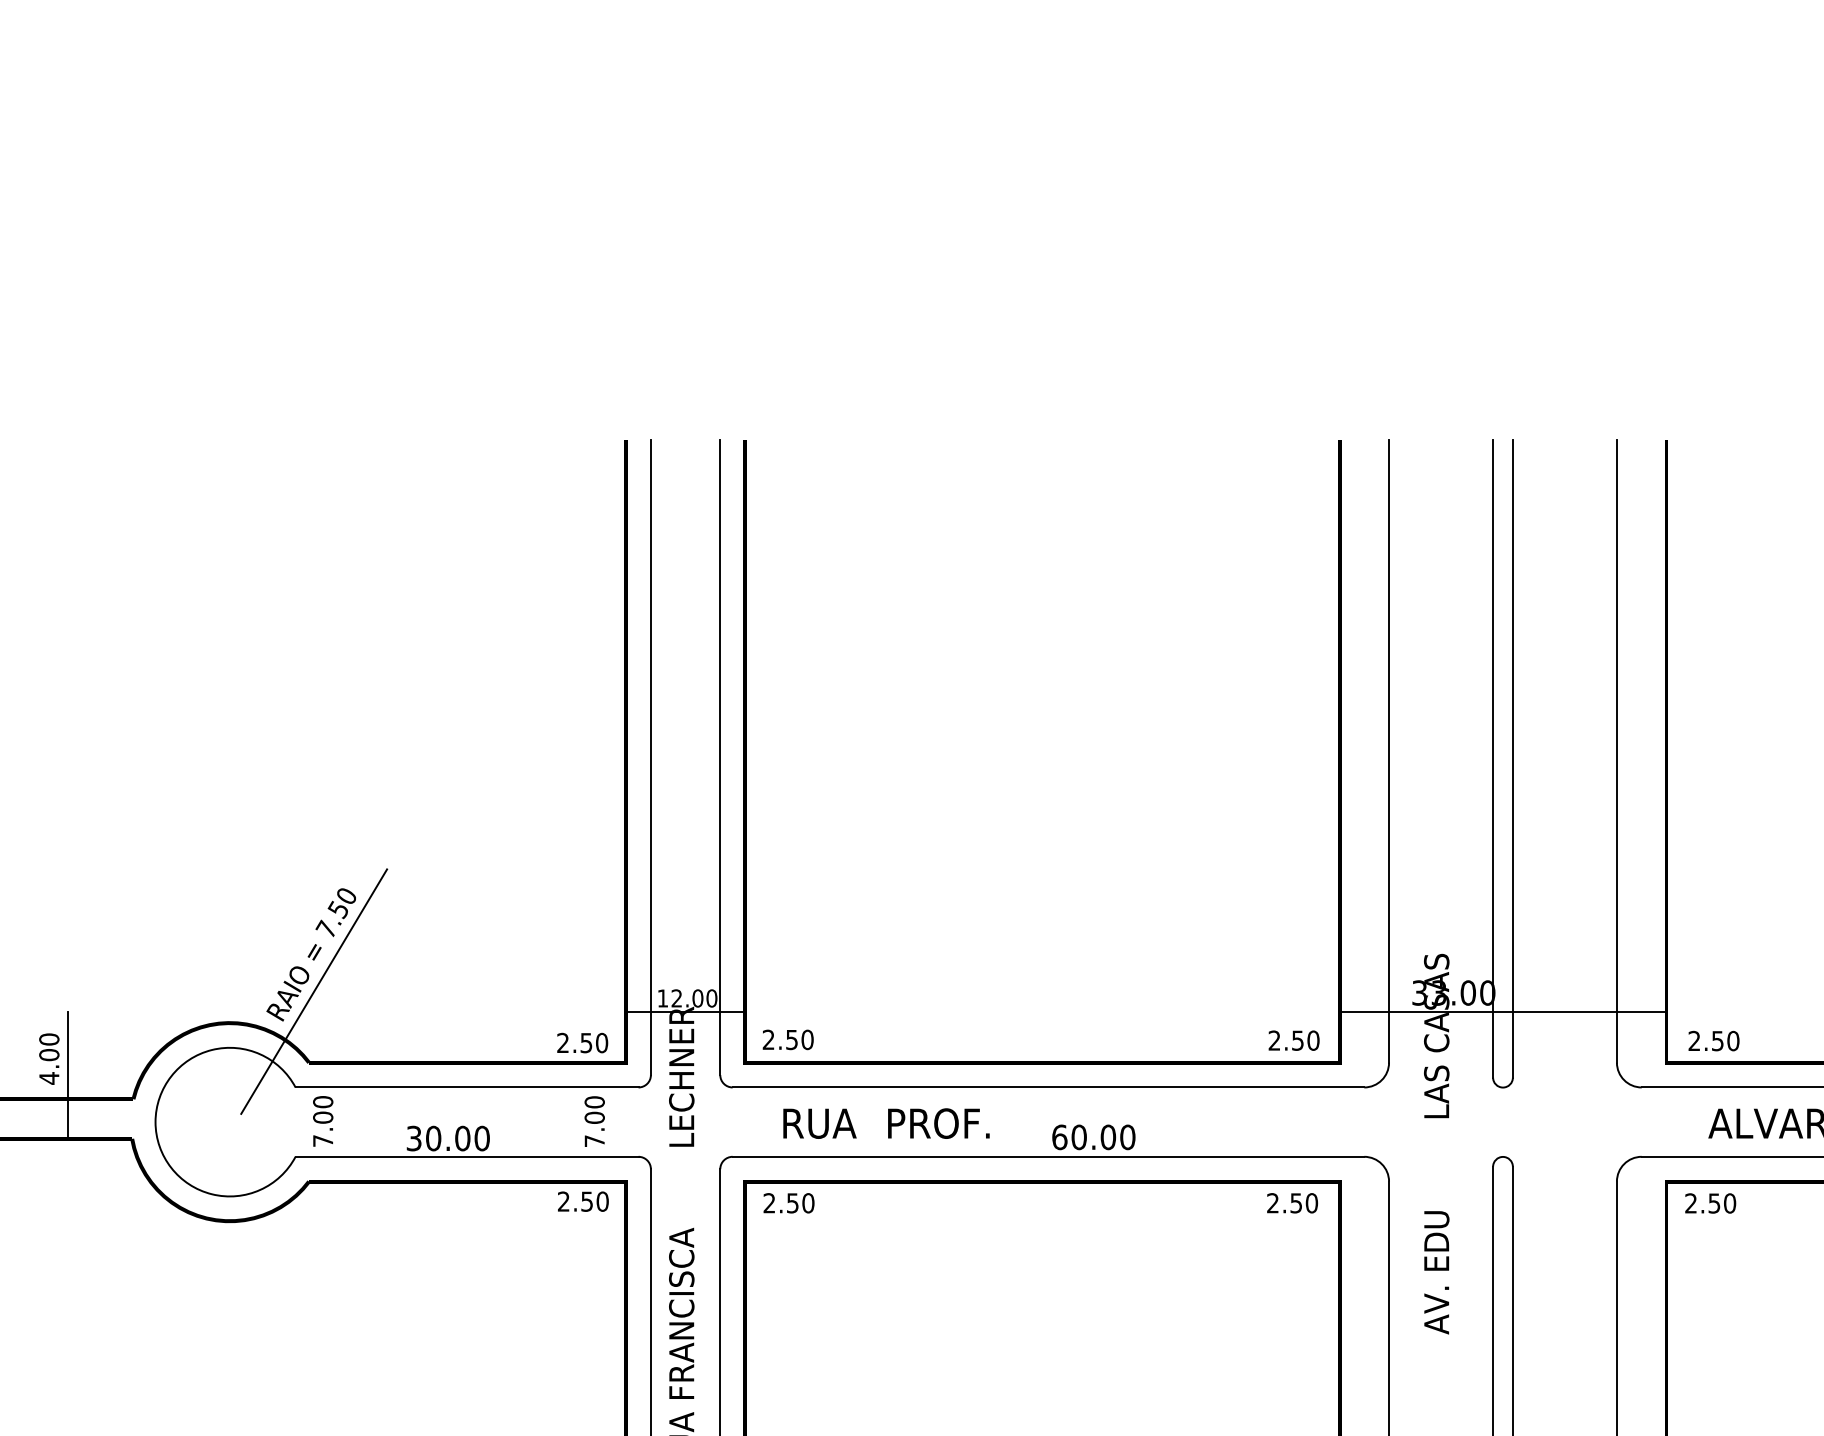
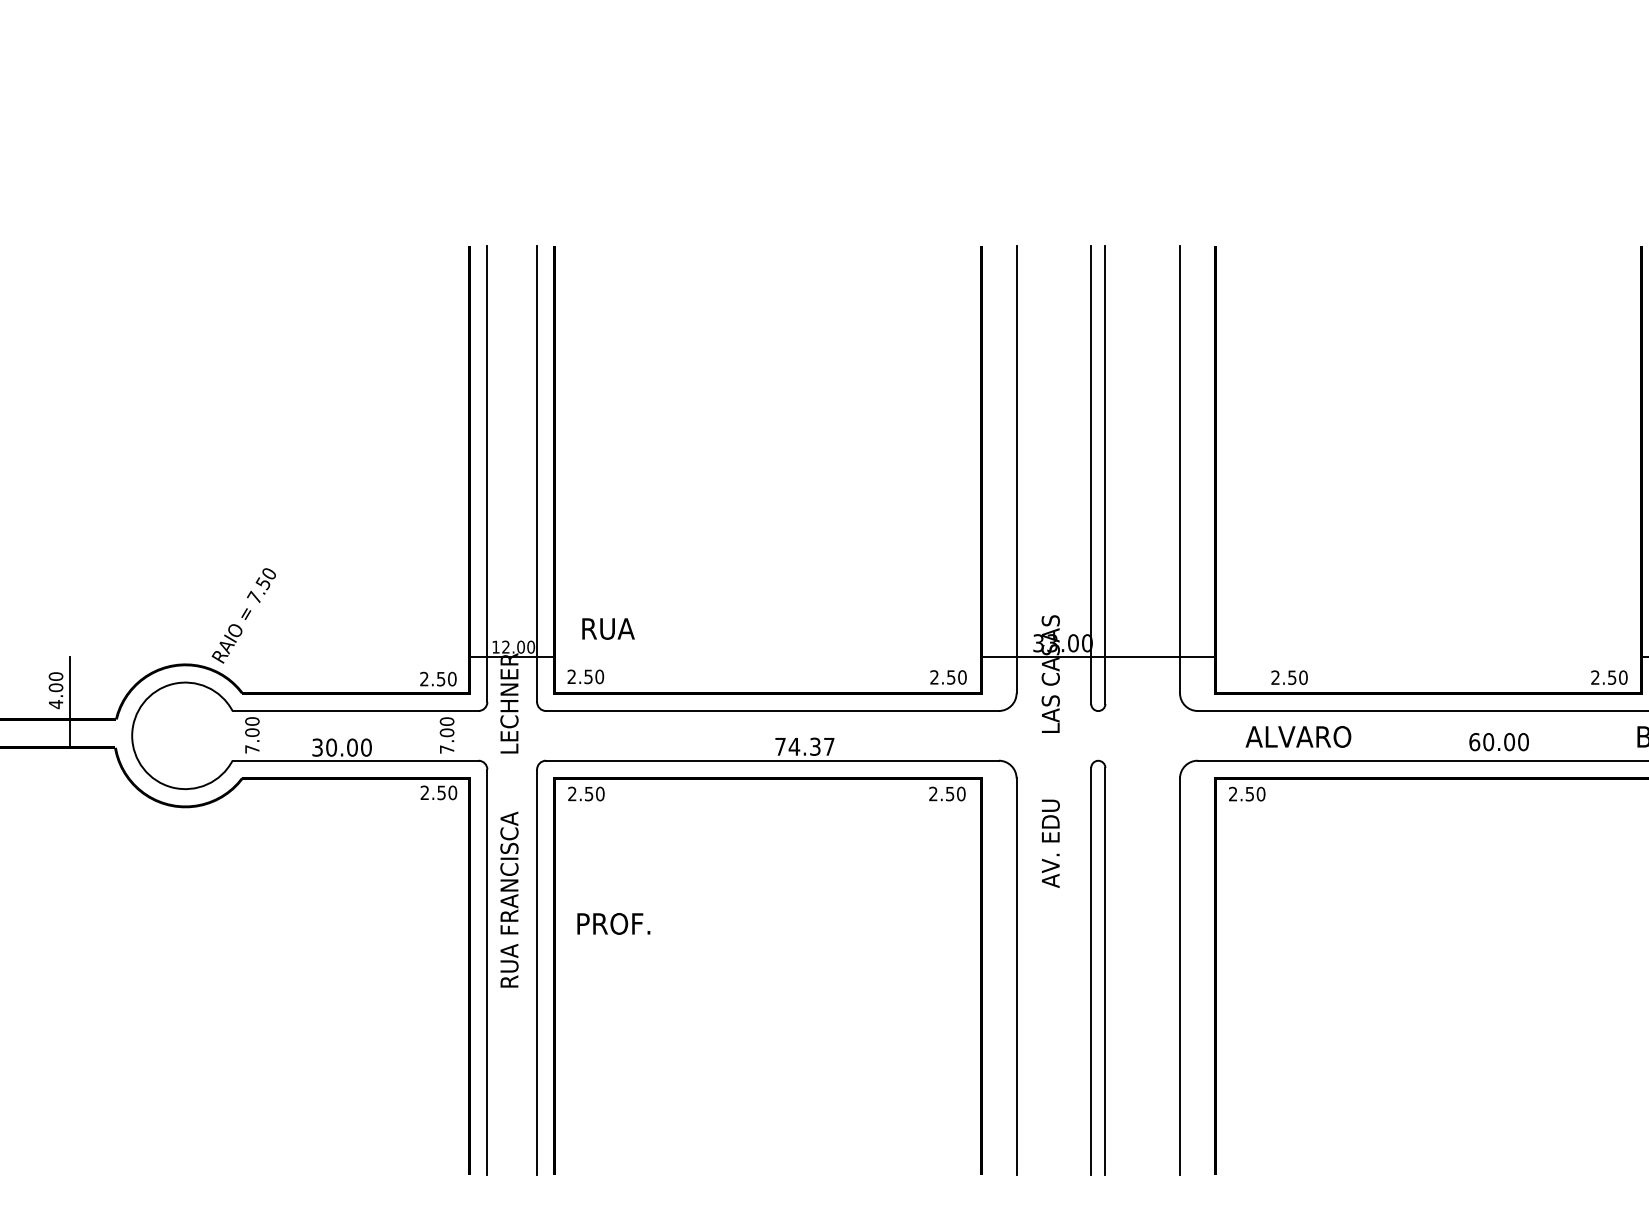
line: (313, 990) -> (245, 641), removed
text: (1713, 1040) -> (1289, 677), moved
text: (819, 1123) -> (608, 628), moved
text: (938, 1123) -> (613, 923), moved
text: (1093, 1136) -> (804, 746), 60.00 -> 74.37

